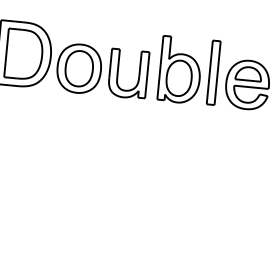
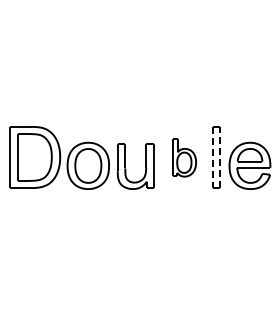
part: (180, 69) -> (184, 157), size x0.6
line: (209, 72) -> (212, 157), solid -> dashed
line: (217, 73) -> (220, 157), solid -> dashed

